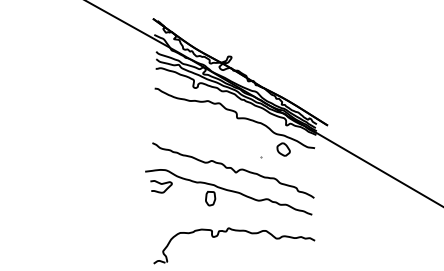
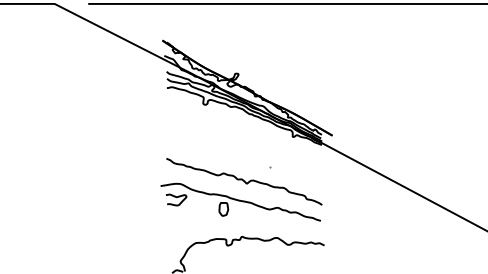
part: (234, 122) -> (243, 136), removed

